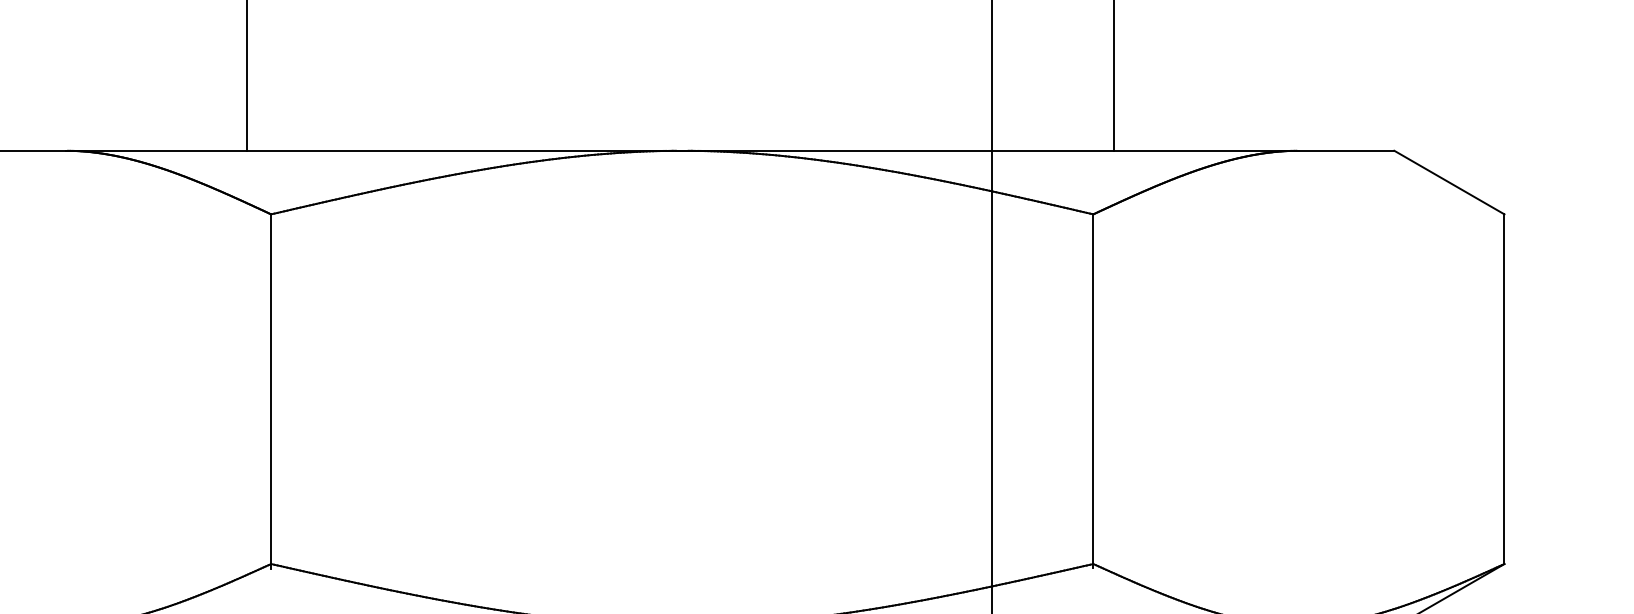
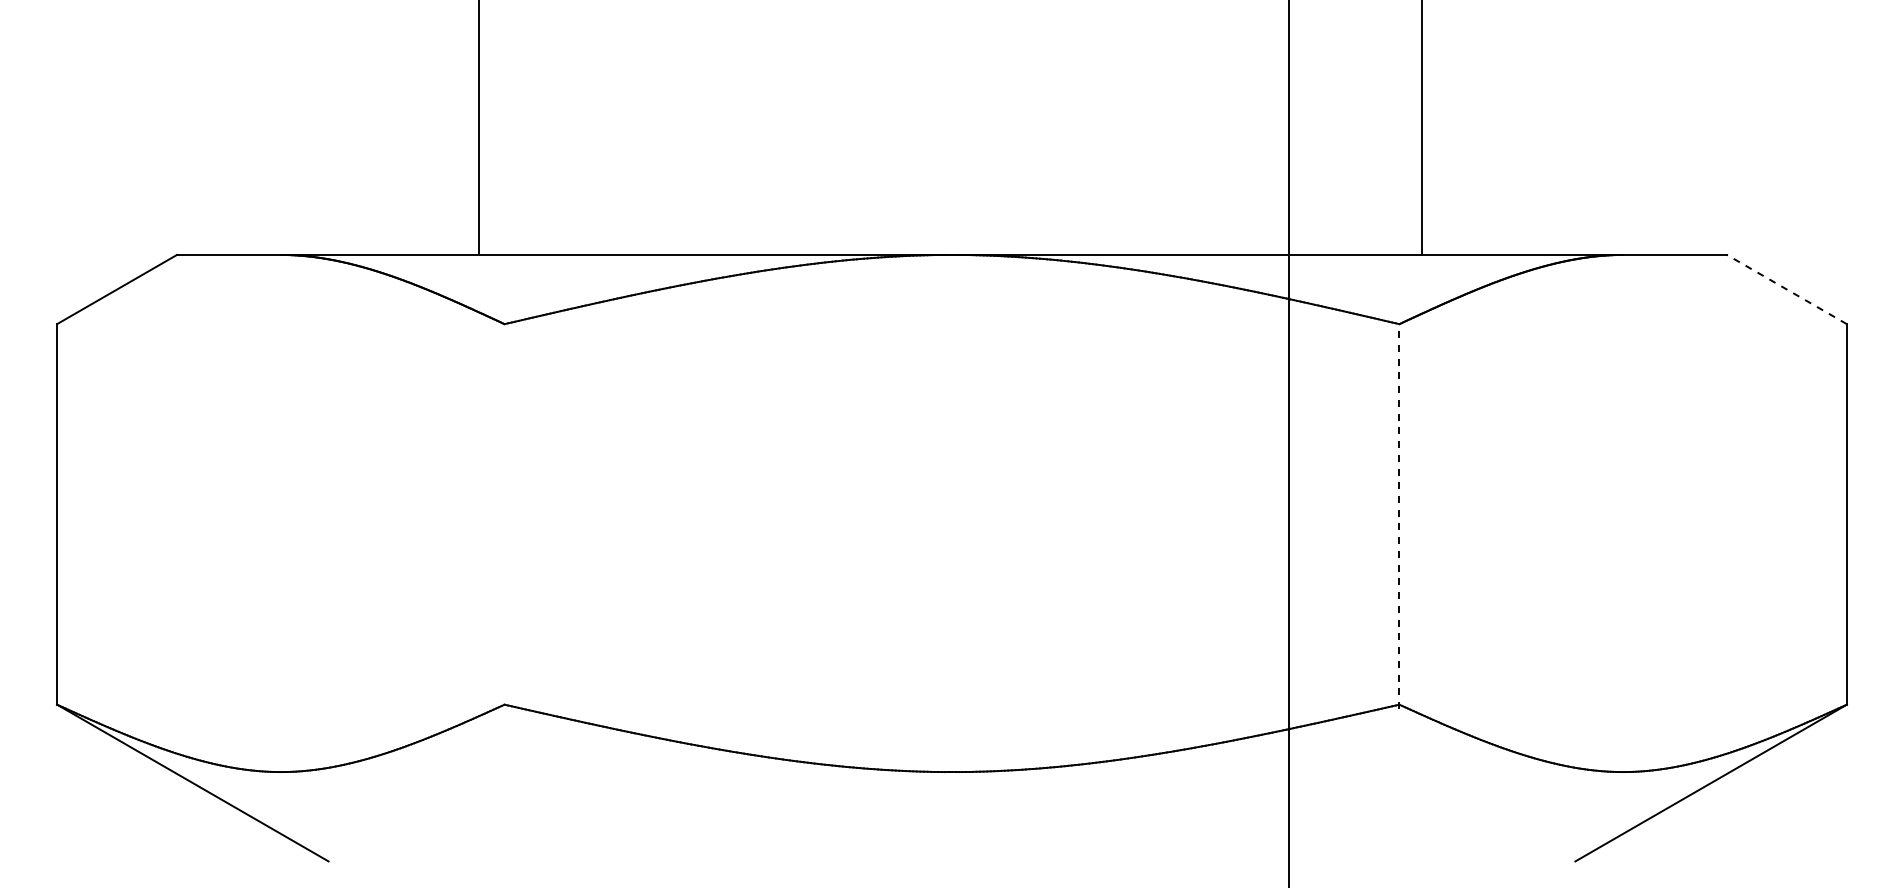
line: (1449, 182) -> (1786, 289), solid -> dashed
line: (1093, 391) -> (1399, 516), solid -> dashed
line: (271, 392) -> (504, 517), removed

